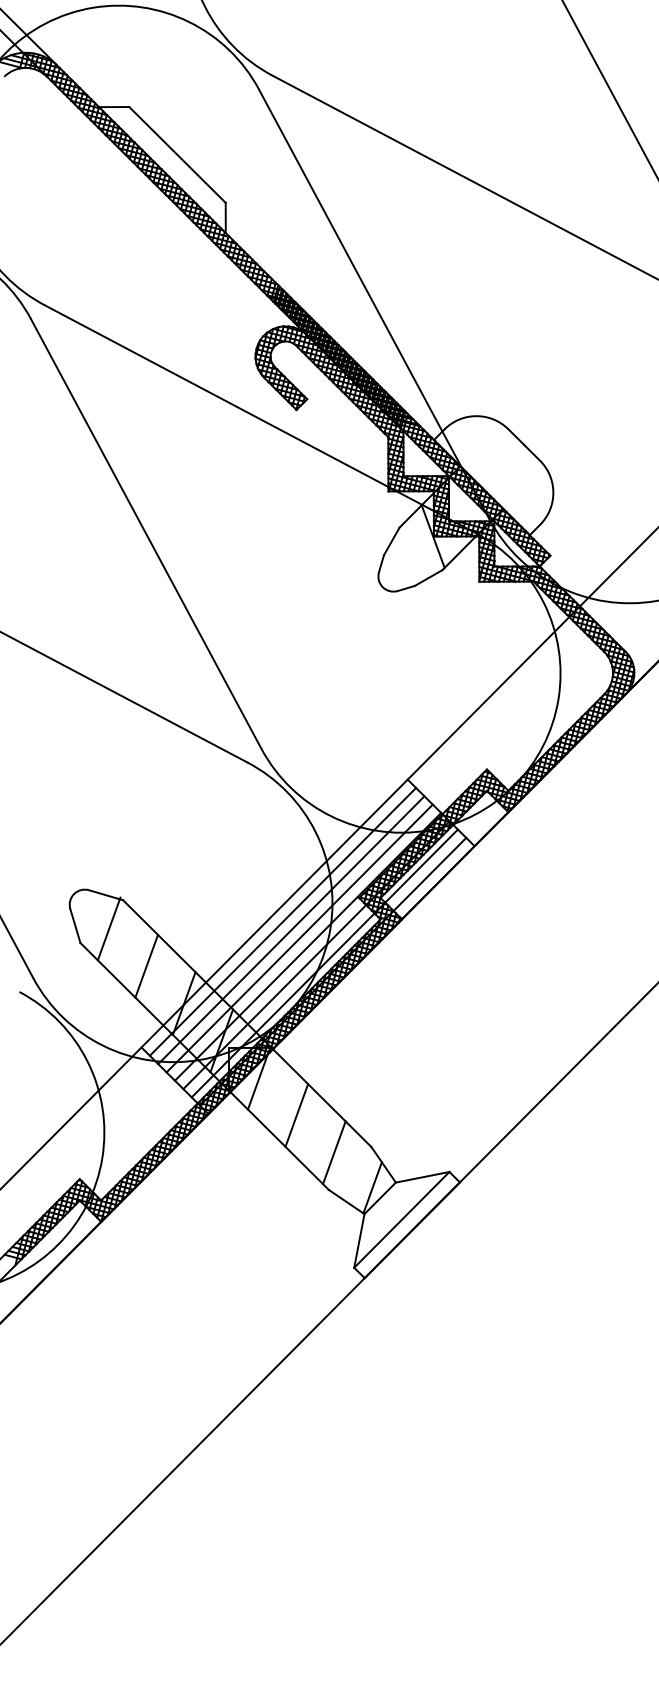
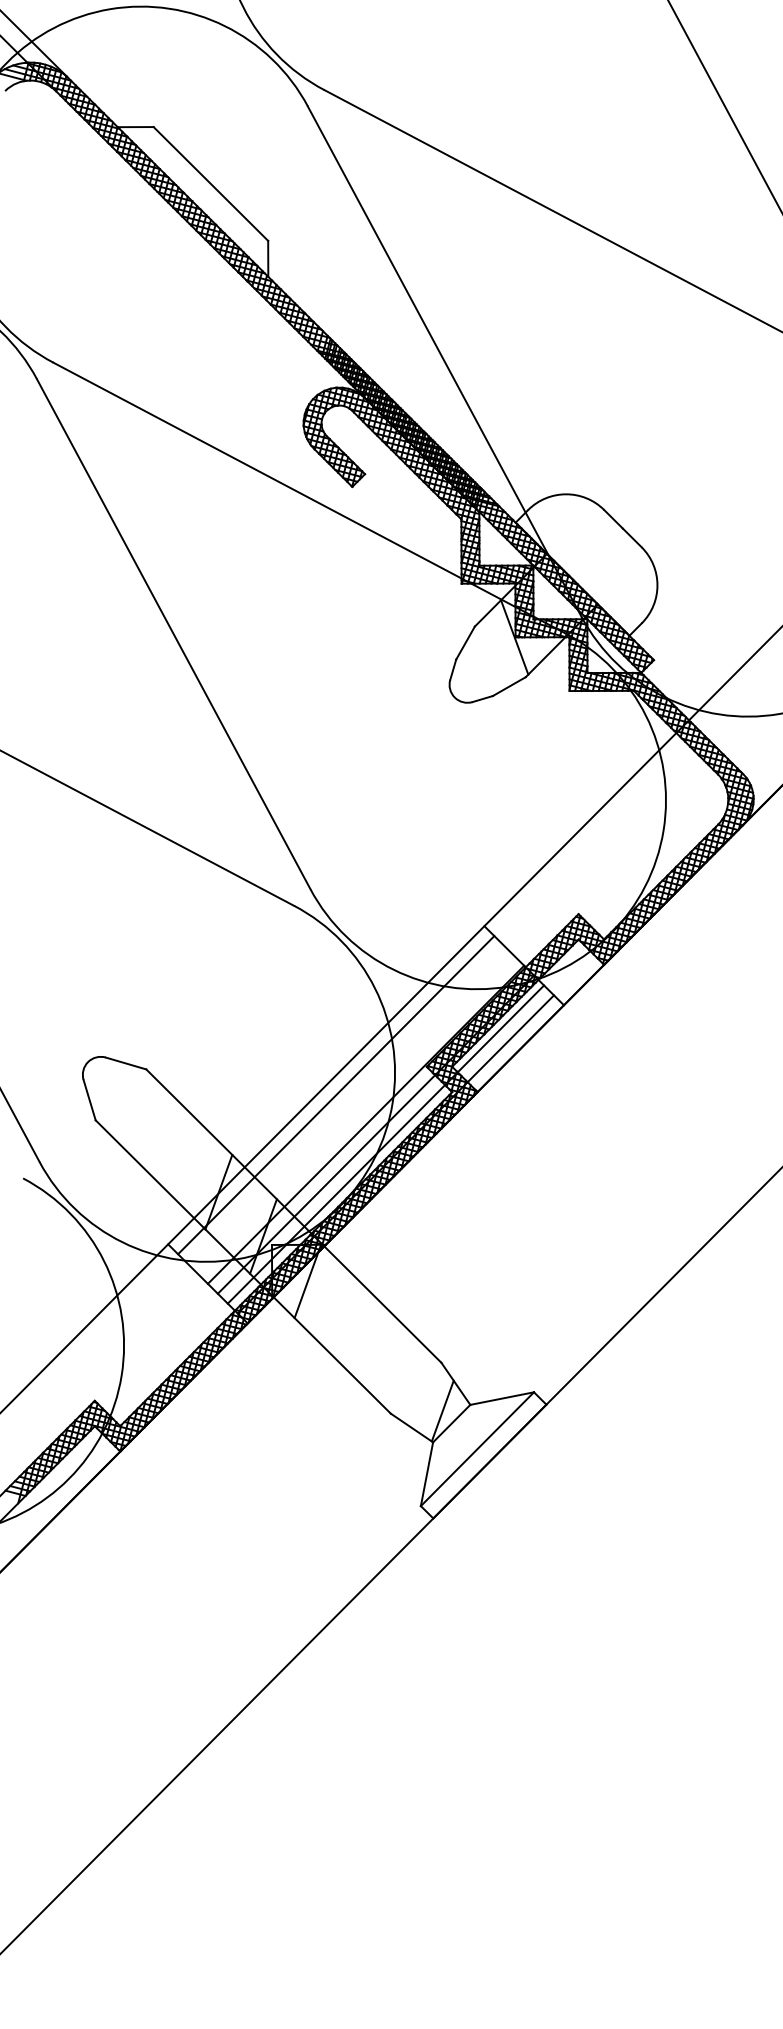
line: (108, 928) -> (129, 1103), removed
line: (291, 929) -> (346, 1104), removed
line: (299, 938) -> (355, 1114), removed
line: (146, 965) -> (173, 1147), removed
line: (296, 1114) -> (352, 1324), removed
line: (333, 1152) -> (396, 1369), removed

